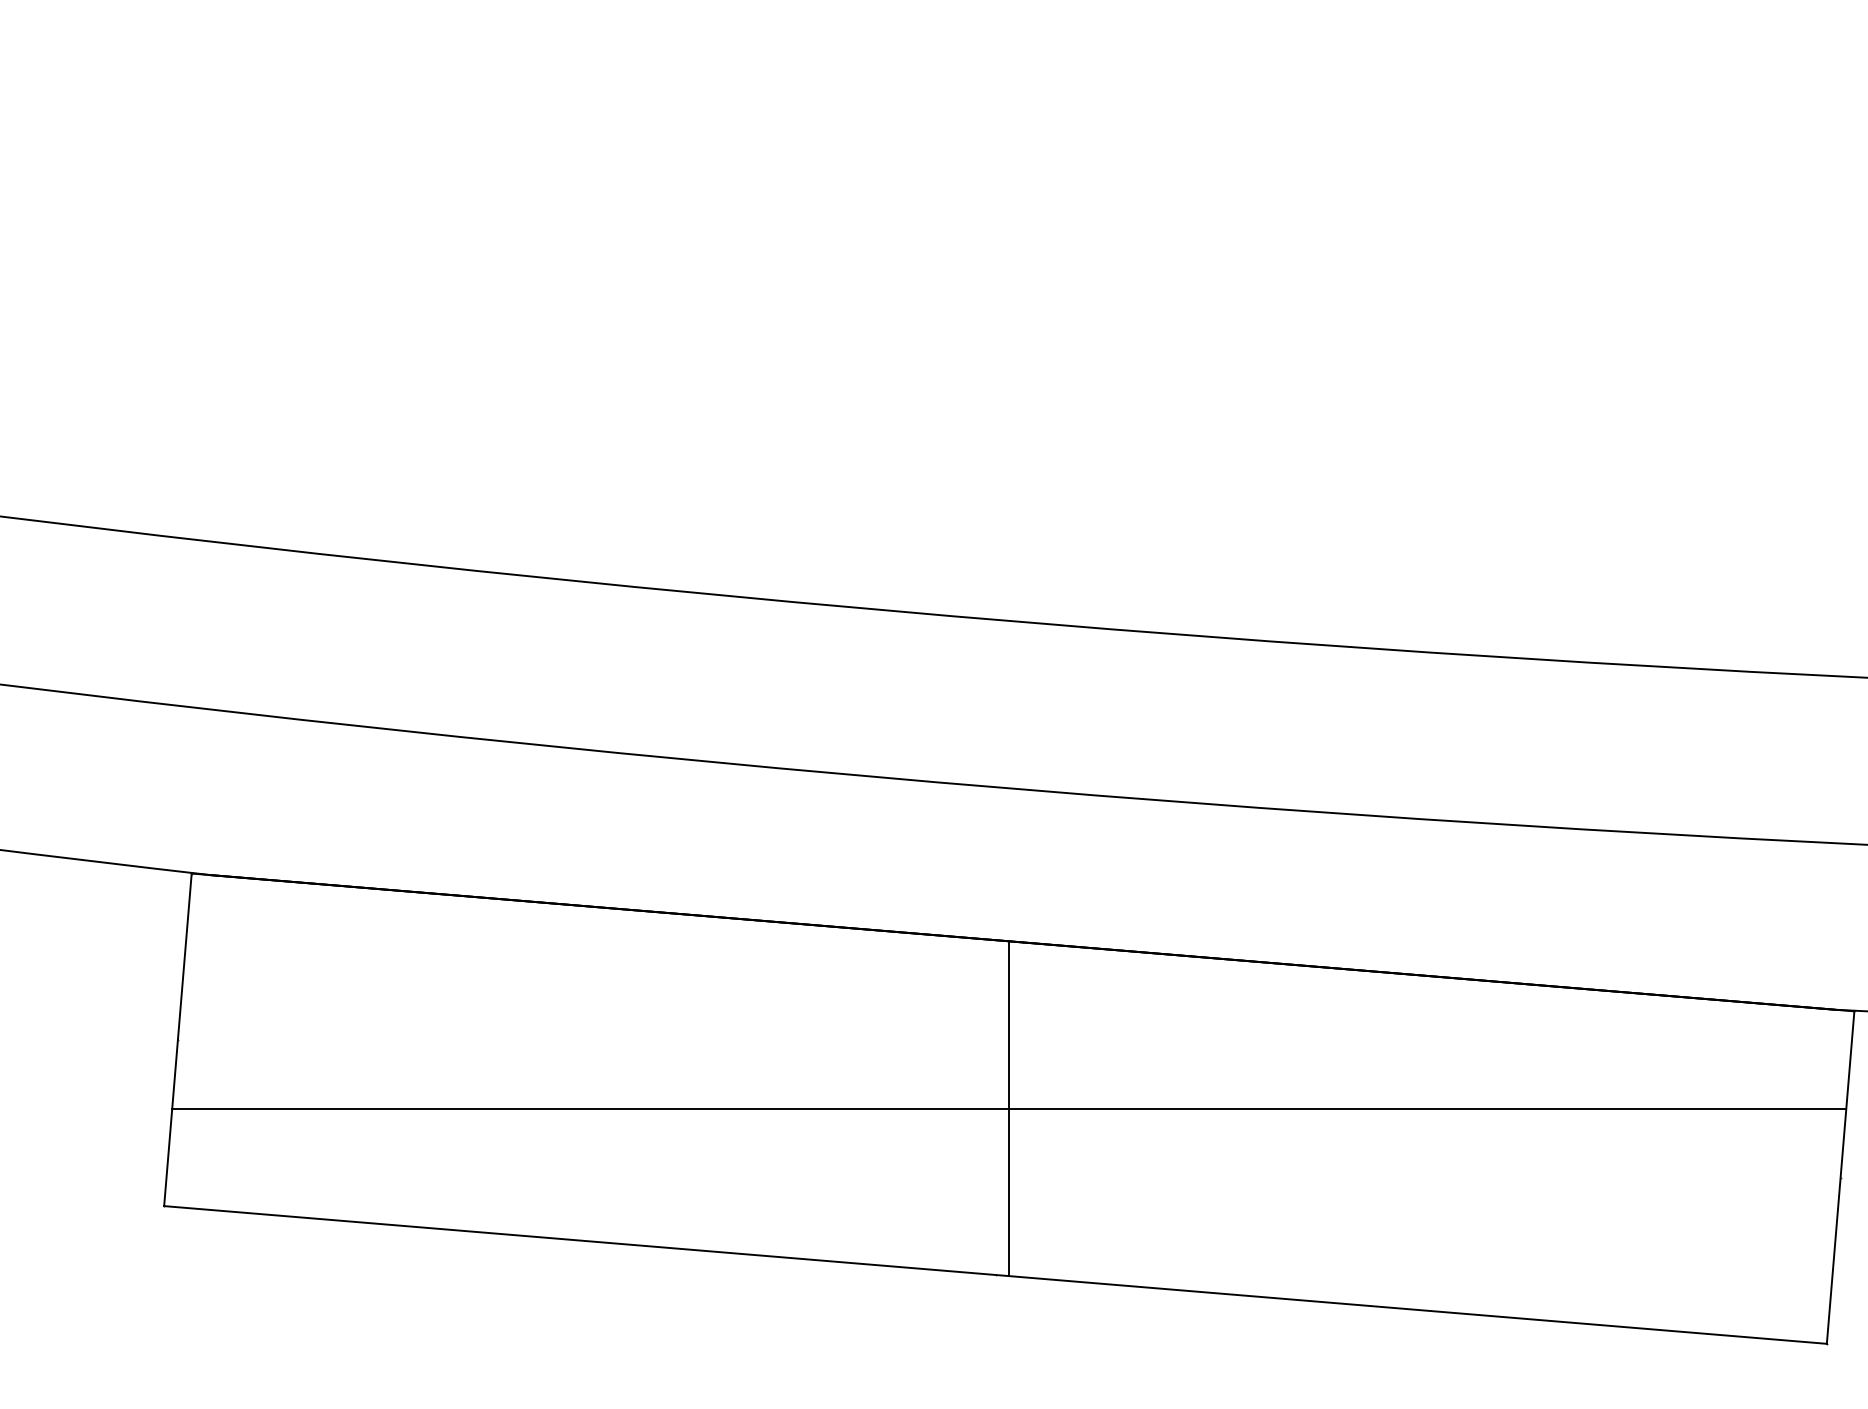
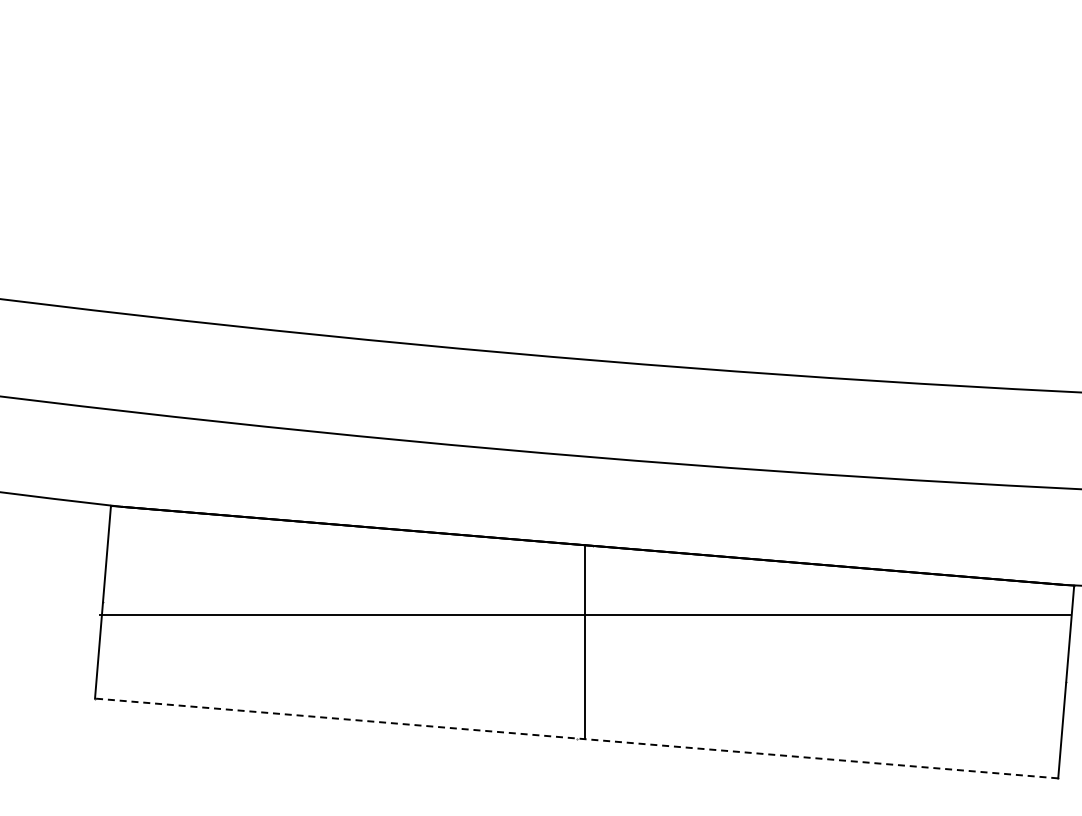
line: (1009, 1109) -> (584, 615), moved
line: (995, 1275) -> (576, 738), solid -> dashed

